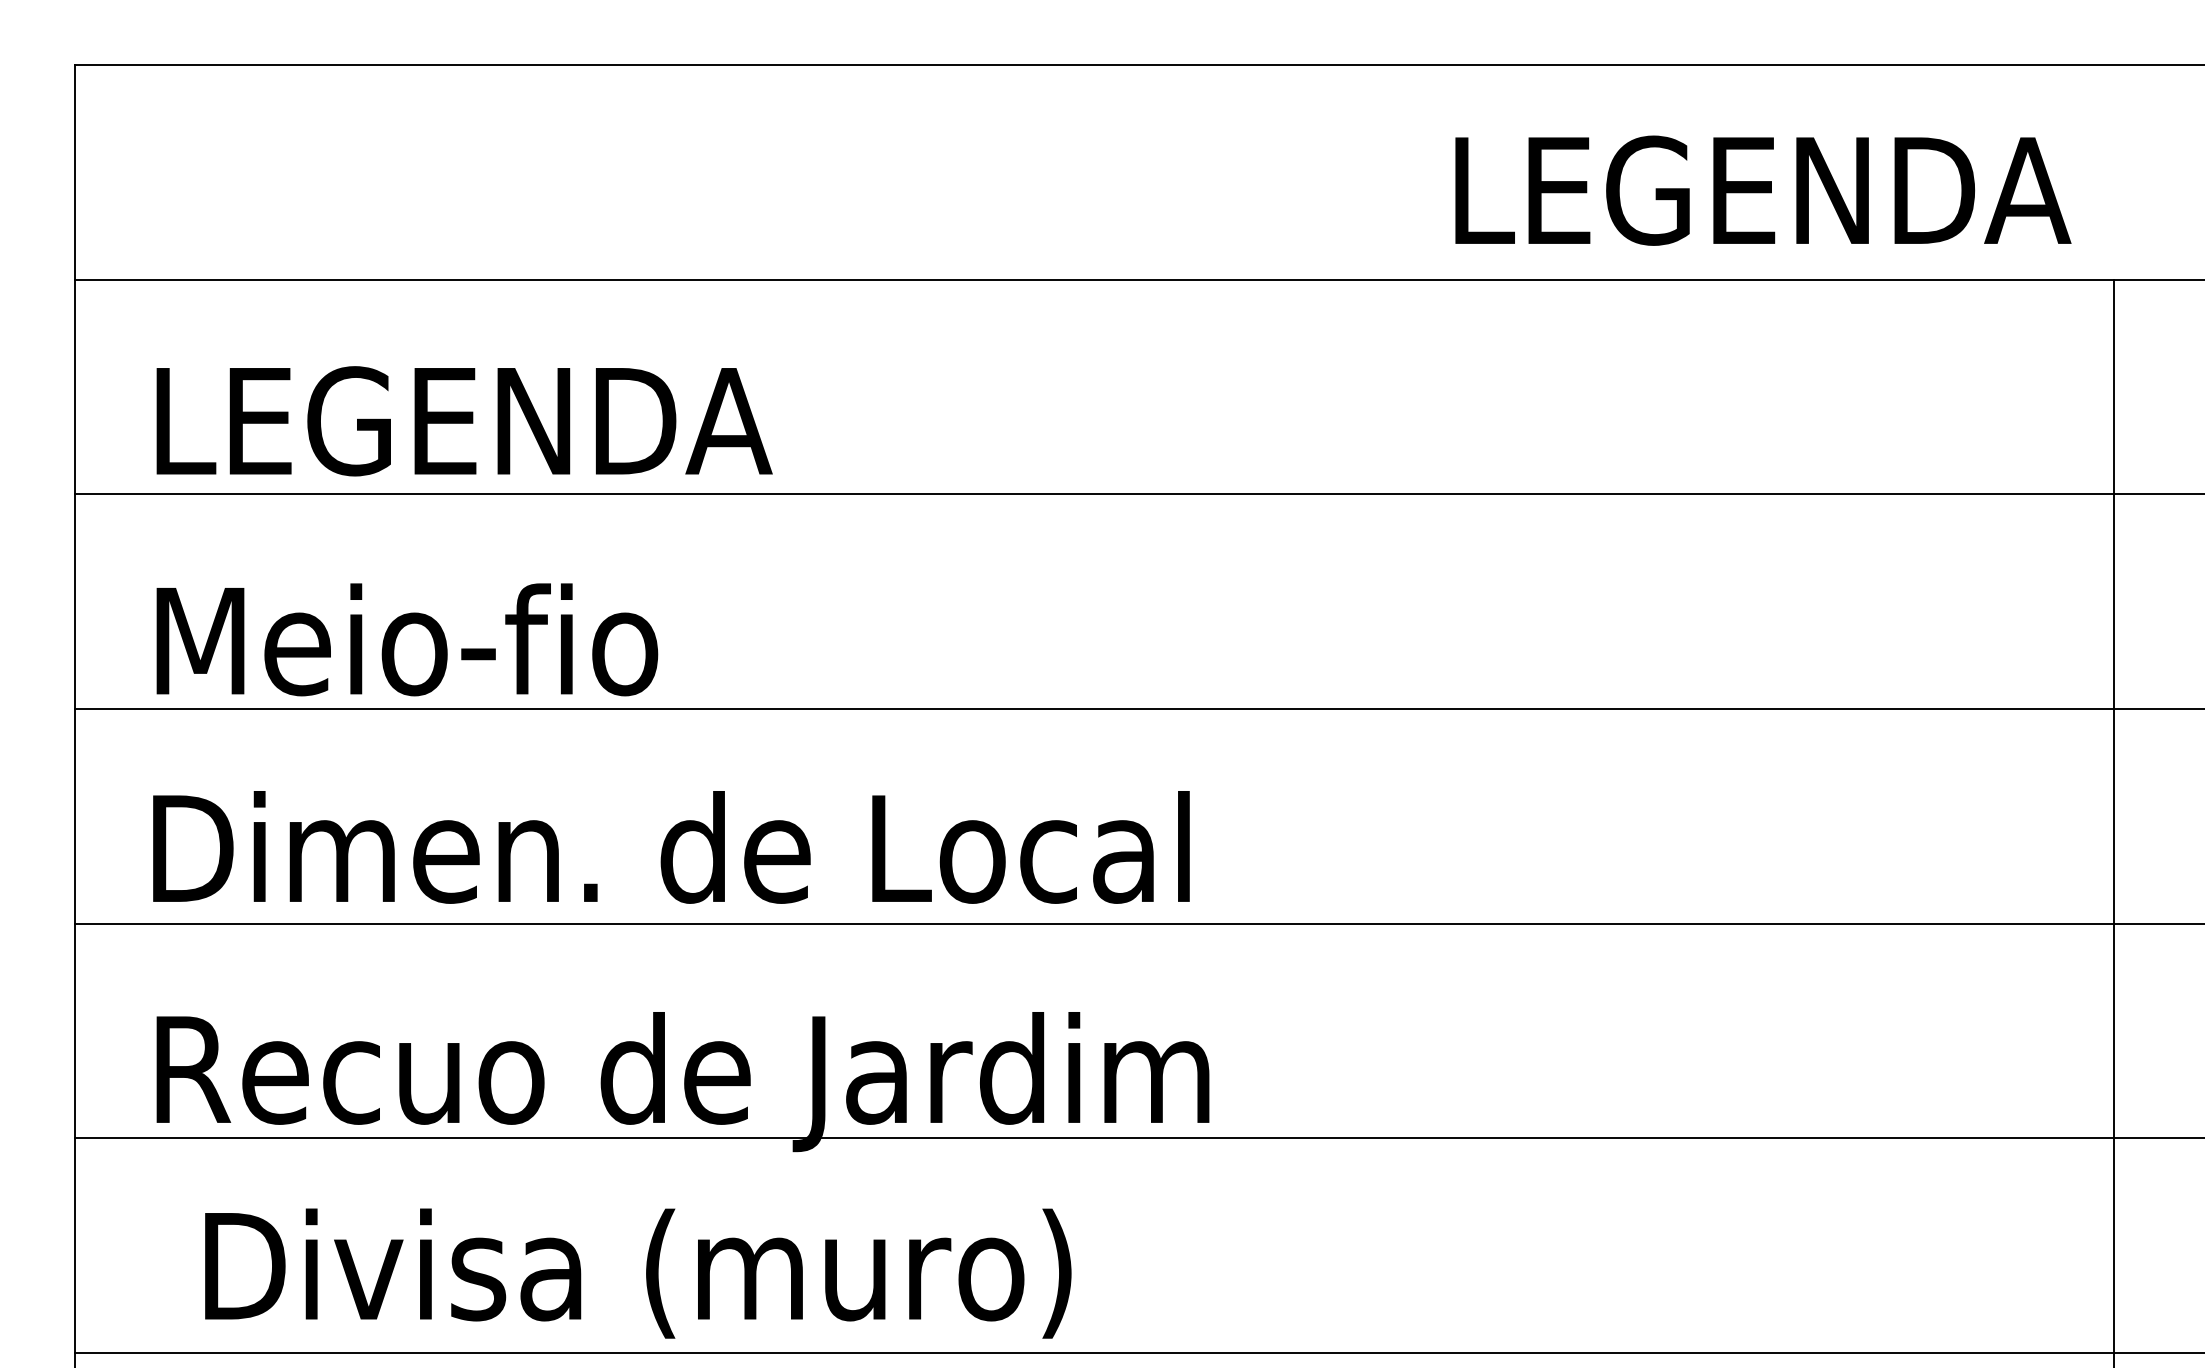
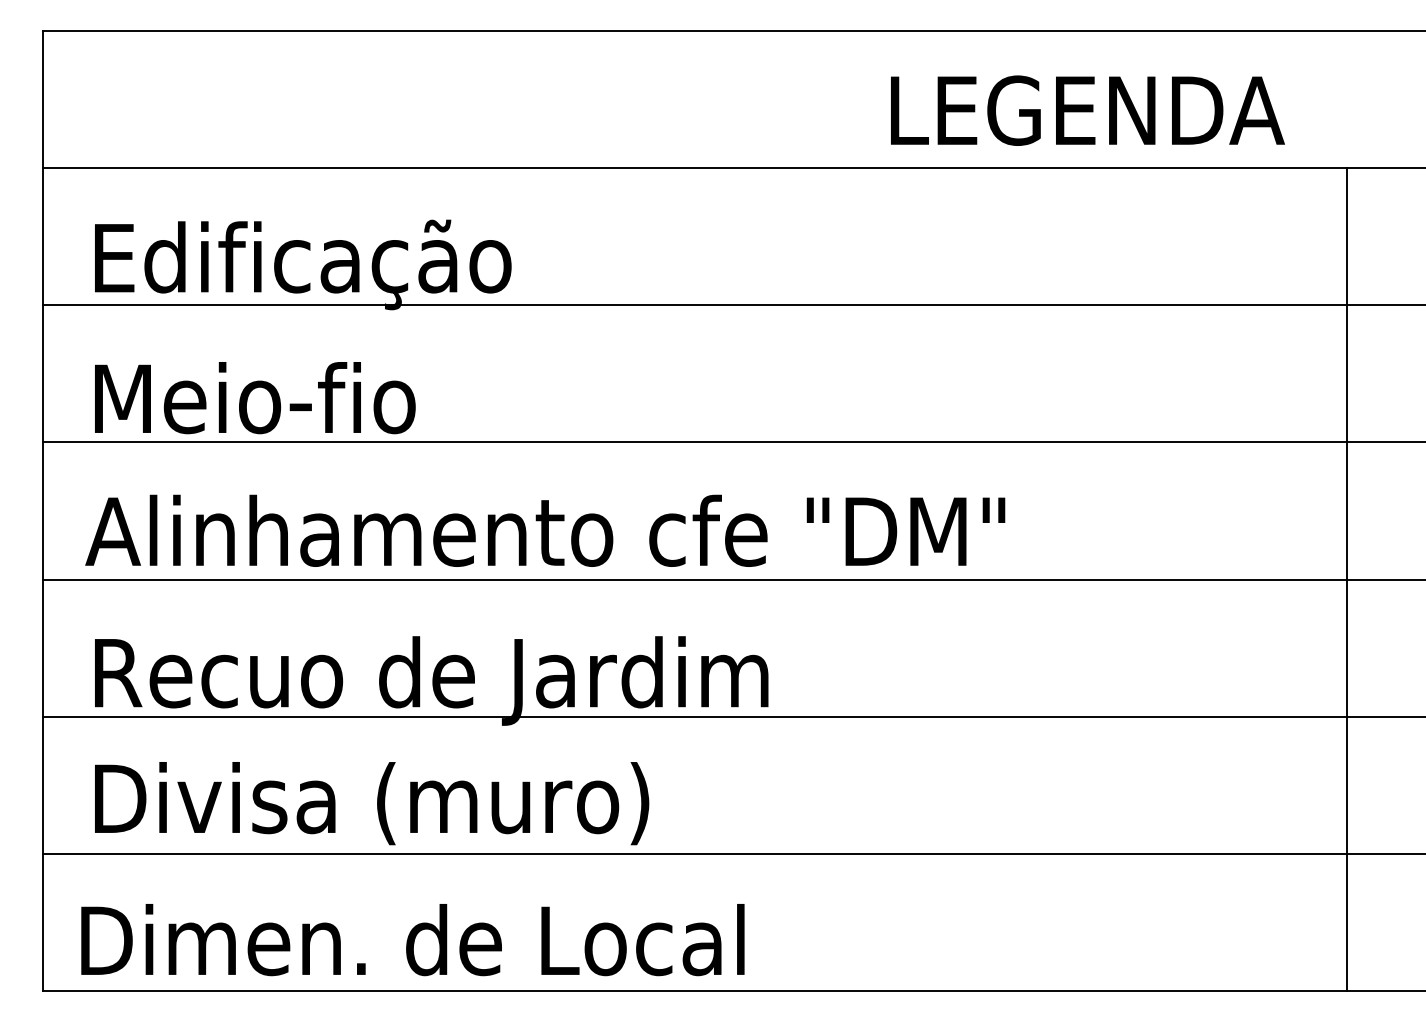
text: (1762, 190) -> (1087, 110), moved
text: (488, 431) -> (307, 264), LEGENDA -> Edificação
text: (860, 846) -> (545, 530), Dimen. de Local -> Alinhamento cfe "DM"
text: (638, 1273) -> (372, 803), moved

